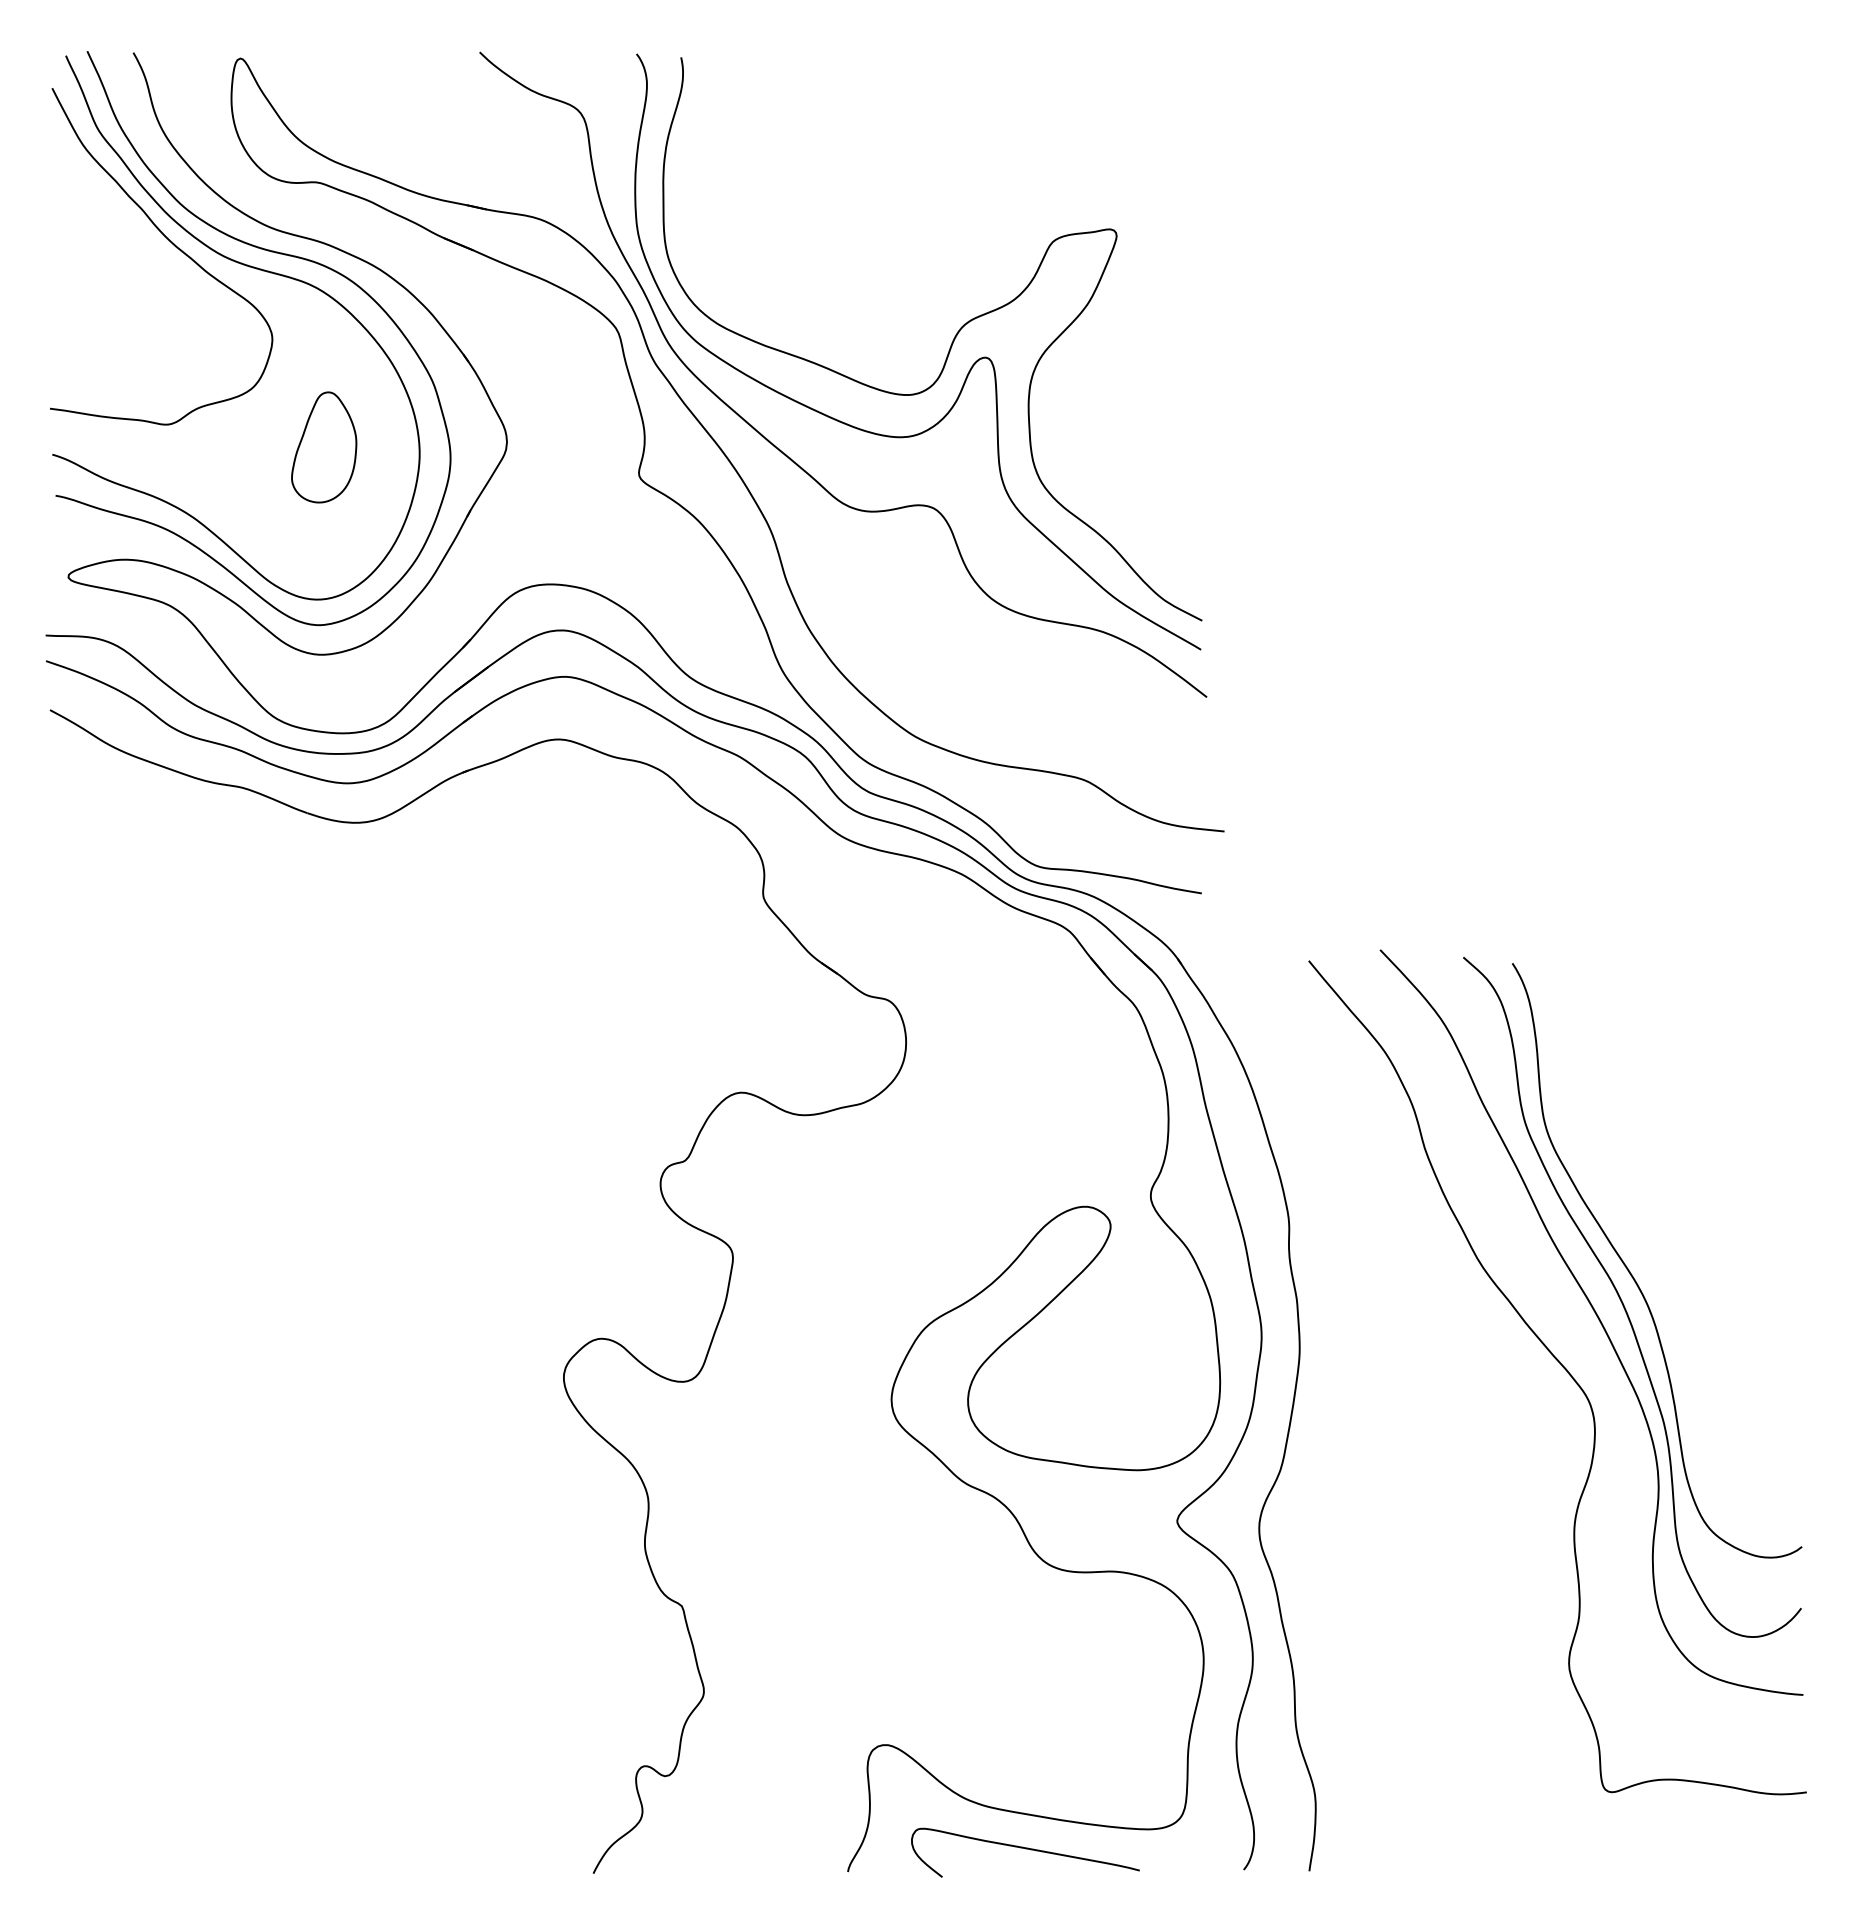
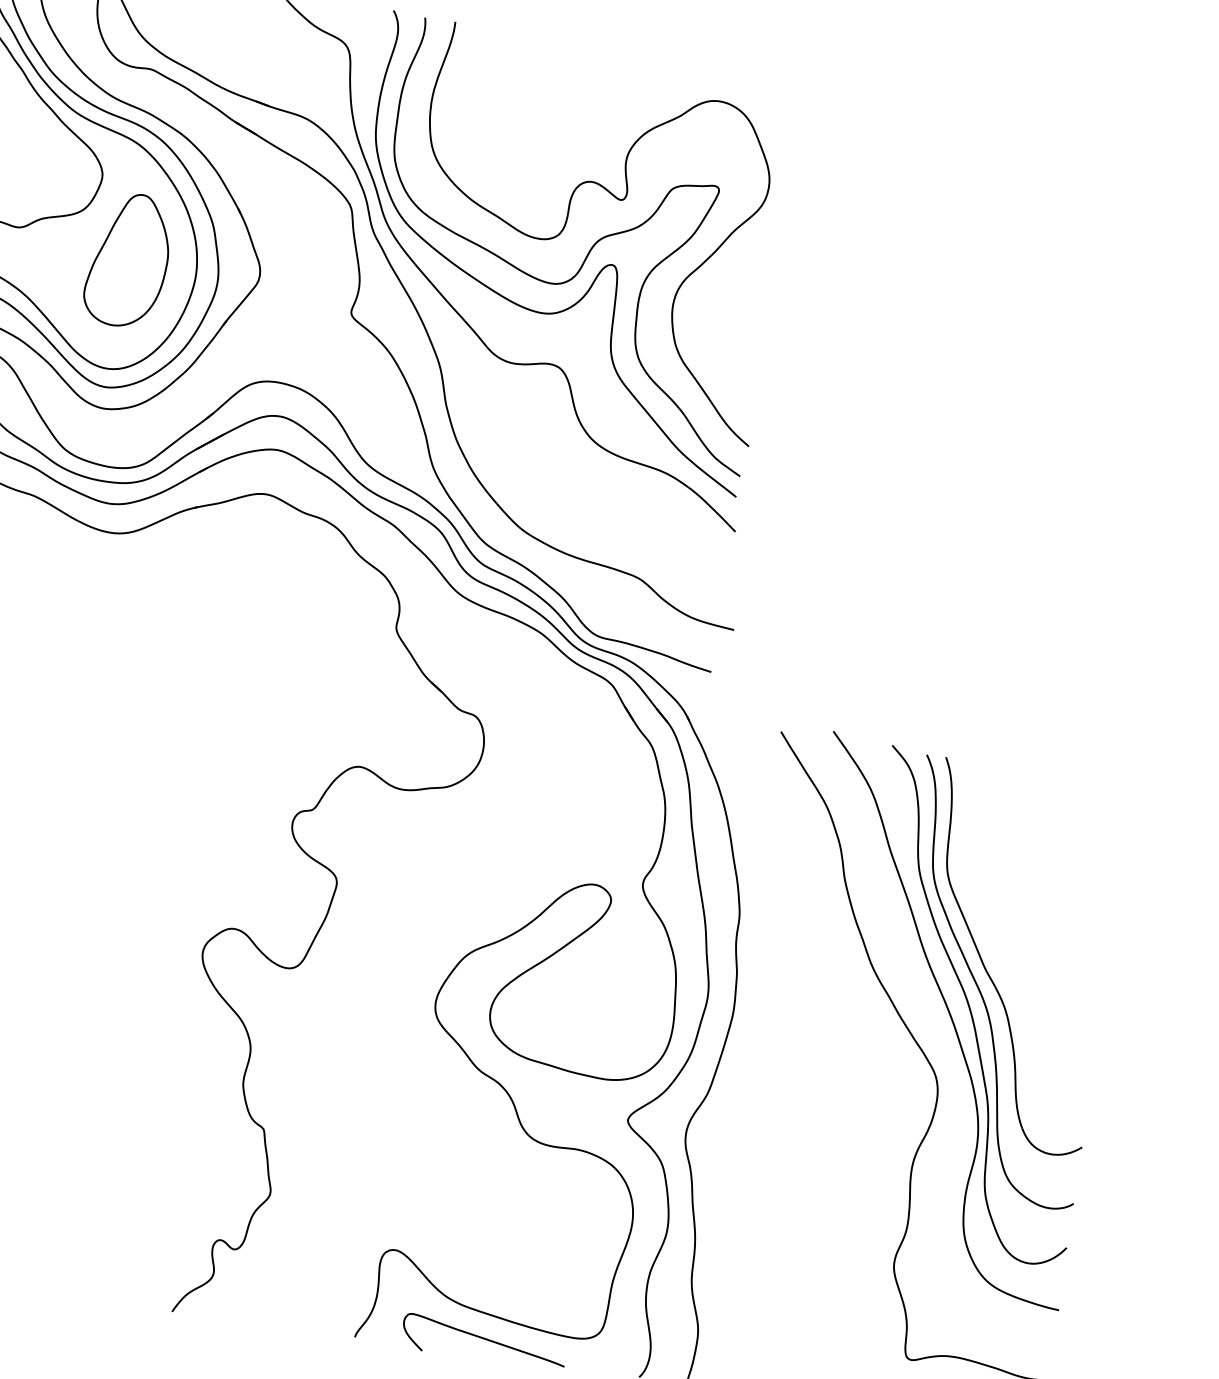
curve: (915, 308) -> (567, 222), added
part: (323, 447) -> (127, 260), size x1.67
part: (1637, 1245) -> (987, 970), added

